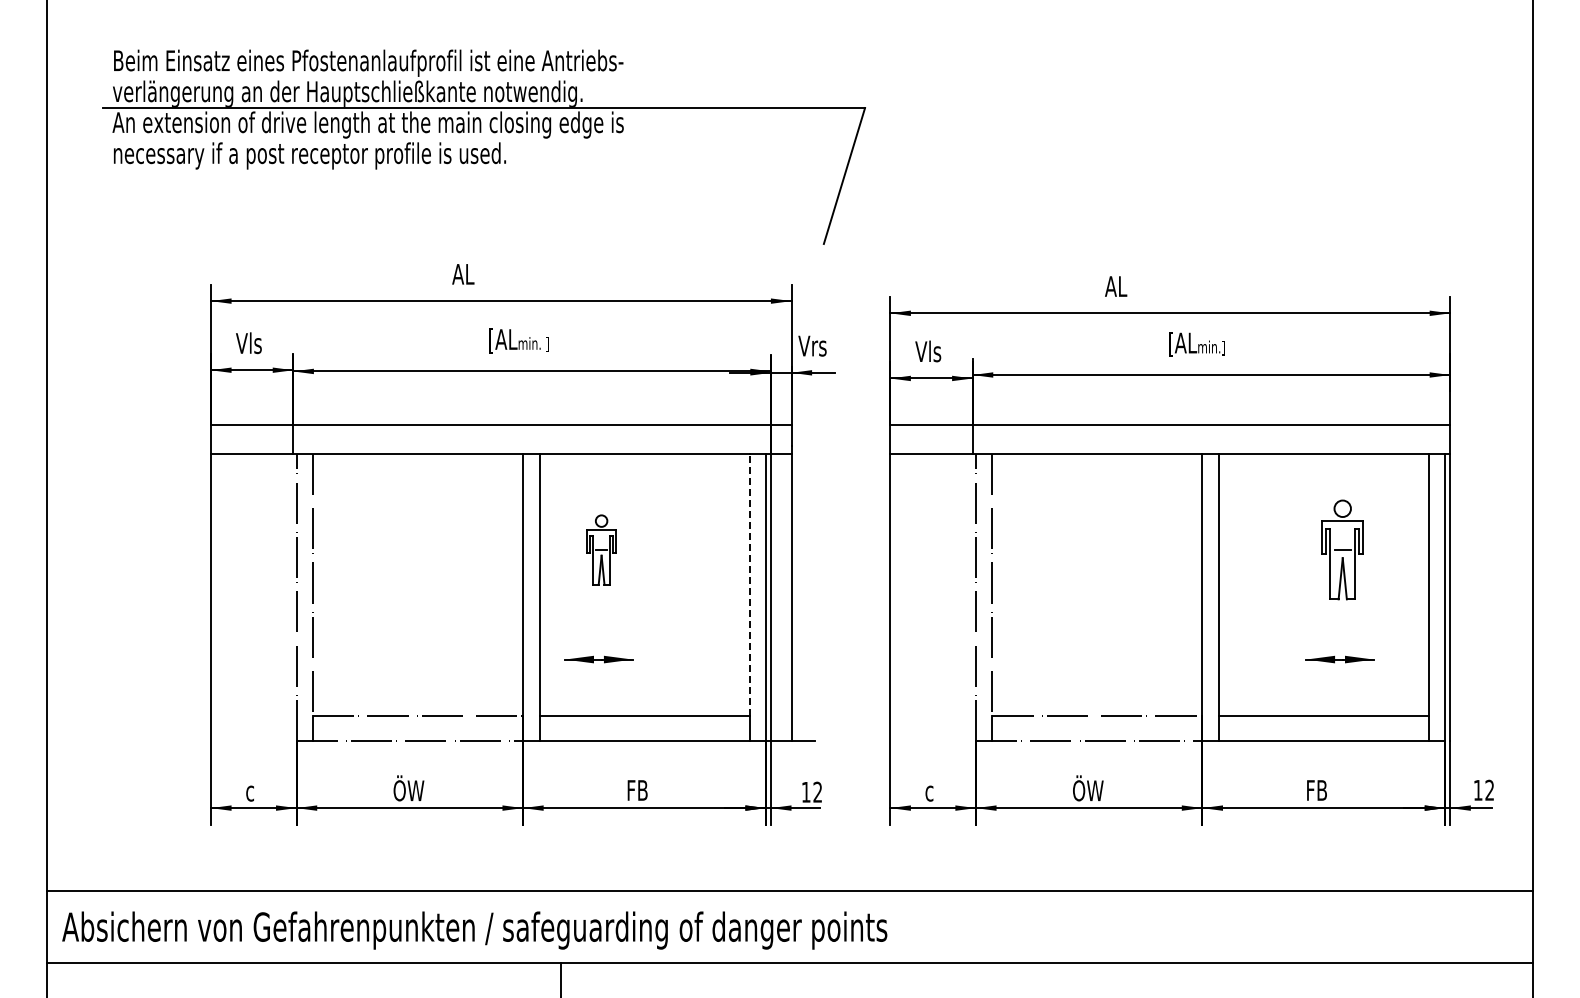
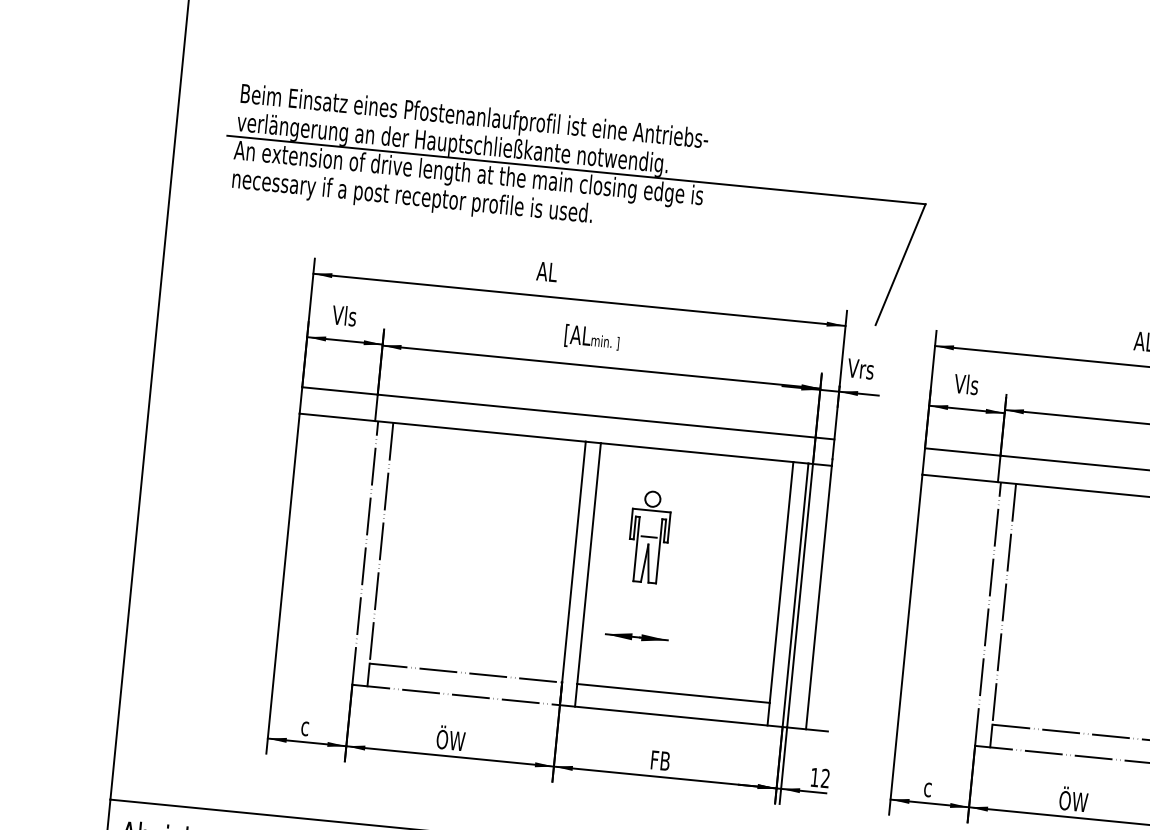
part: (483, 146) -> (572, 205), moved
part: (601, 549) -> (649, 536), size x1.43
line: (749, 584) -> (781, 581), dashed -> solid

